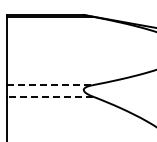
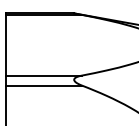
line: (50, 85) -> (44, 75), dashed -> solid
line: (49, 96) -> (43, 85), dashed -> solid

